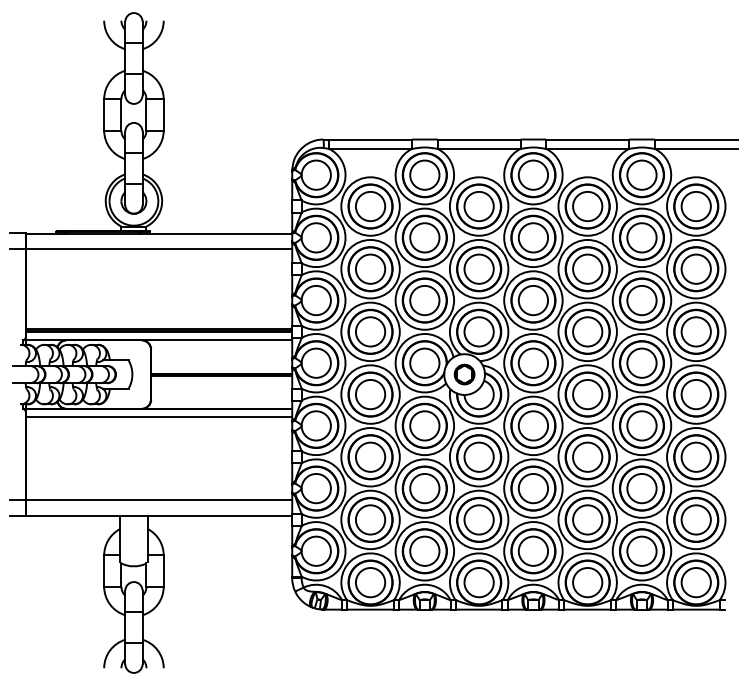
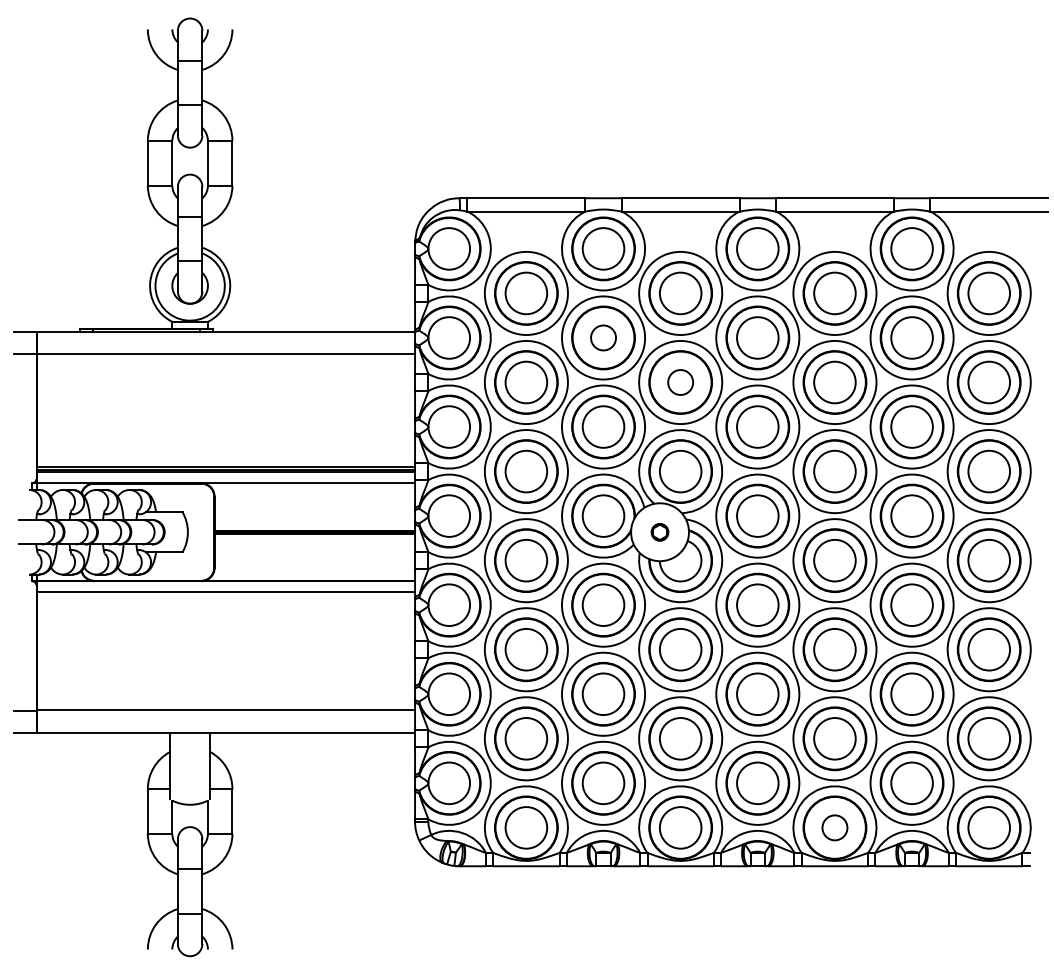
circle: (424, 237) -> (603, 337), size x0.6
circle: (479, 269) -> (680, 382), size x0.6
part: (464, 374) -> (659, 532), size x0.6
circle: (587, 582) -> (834, 827), size x0.6

